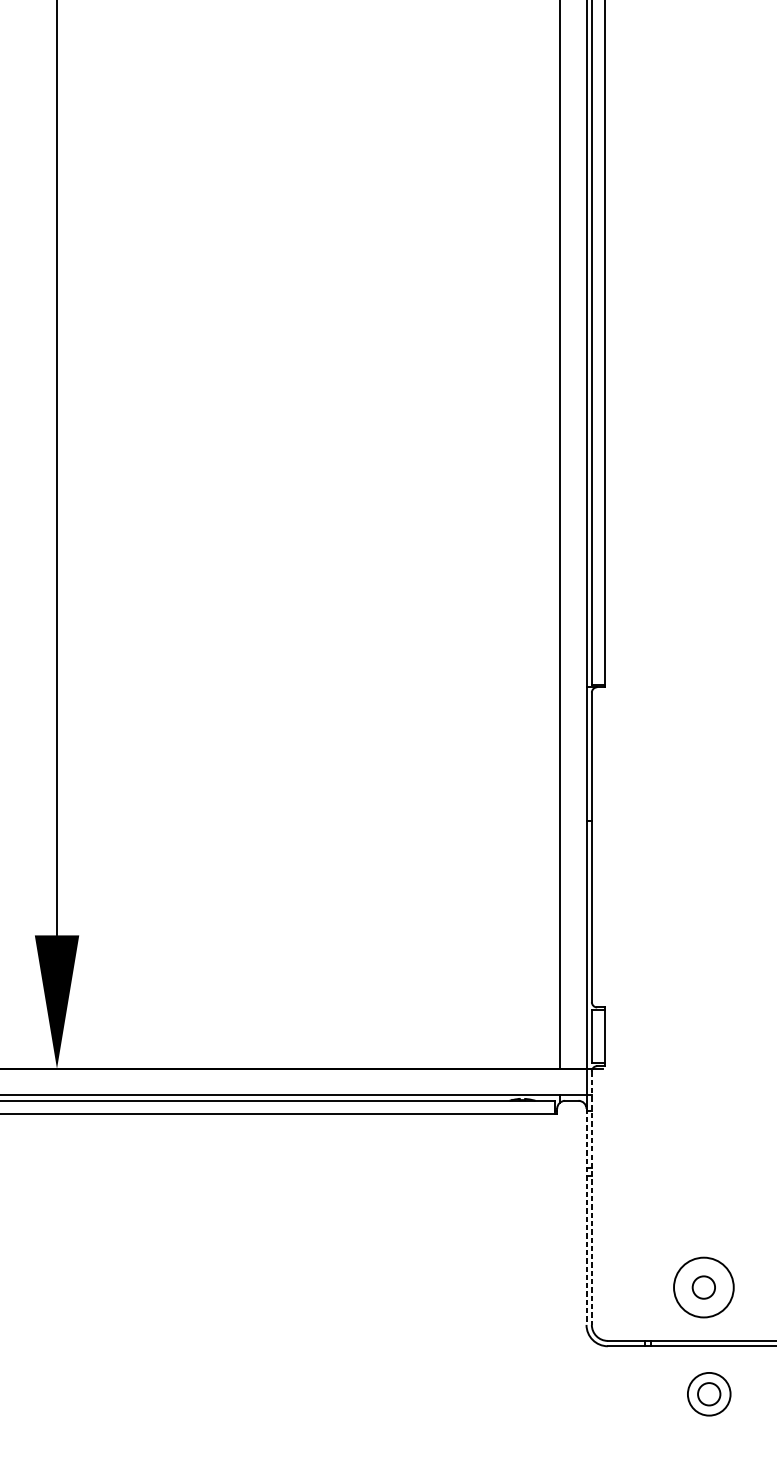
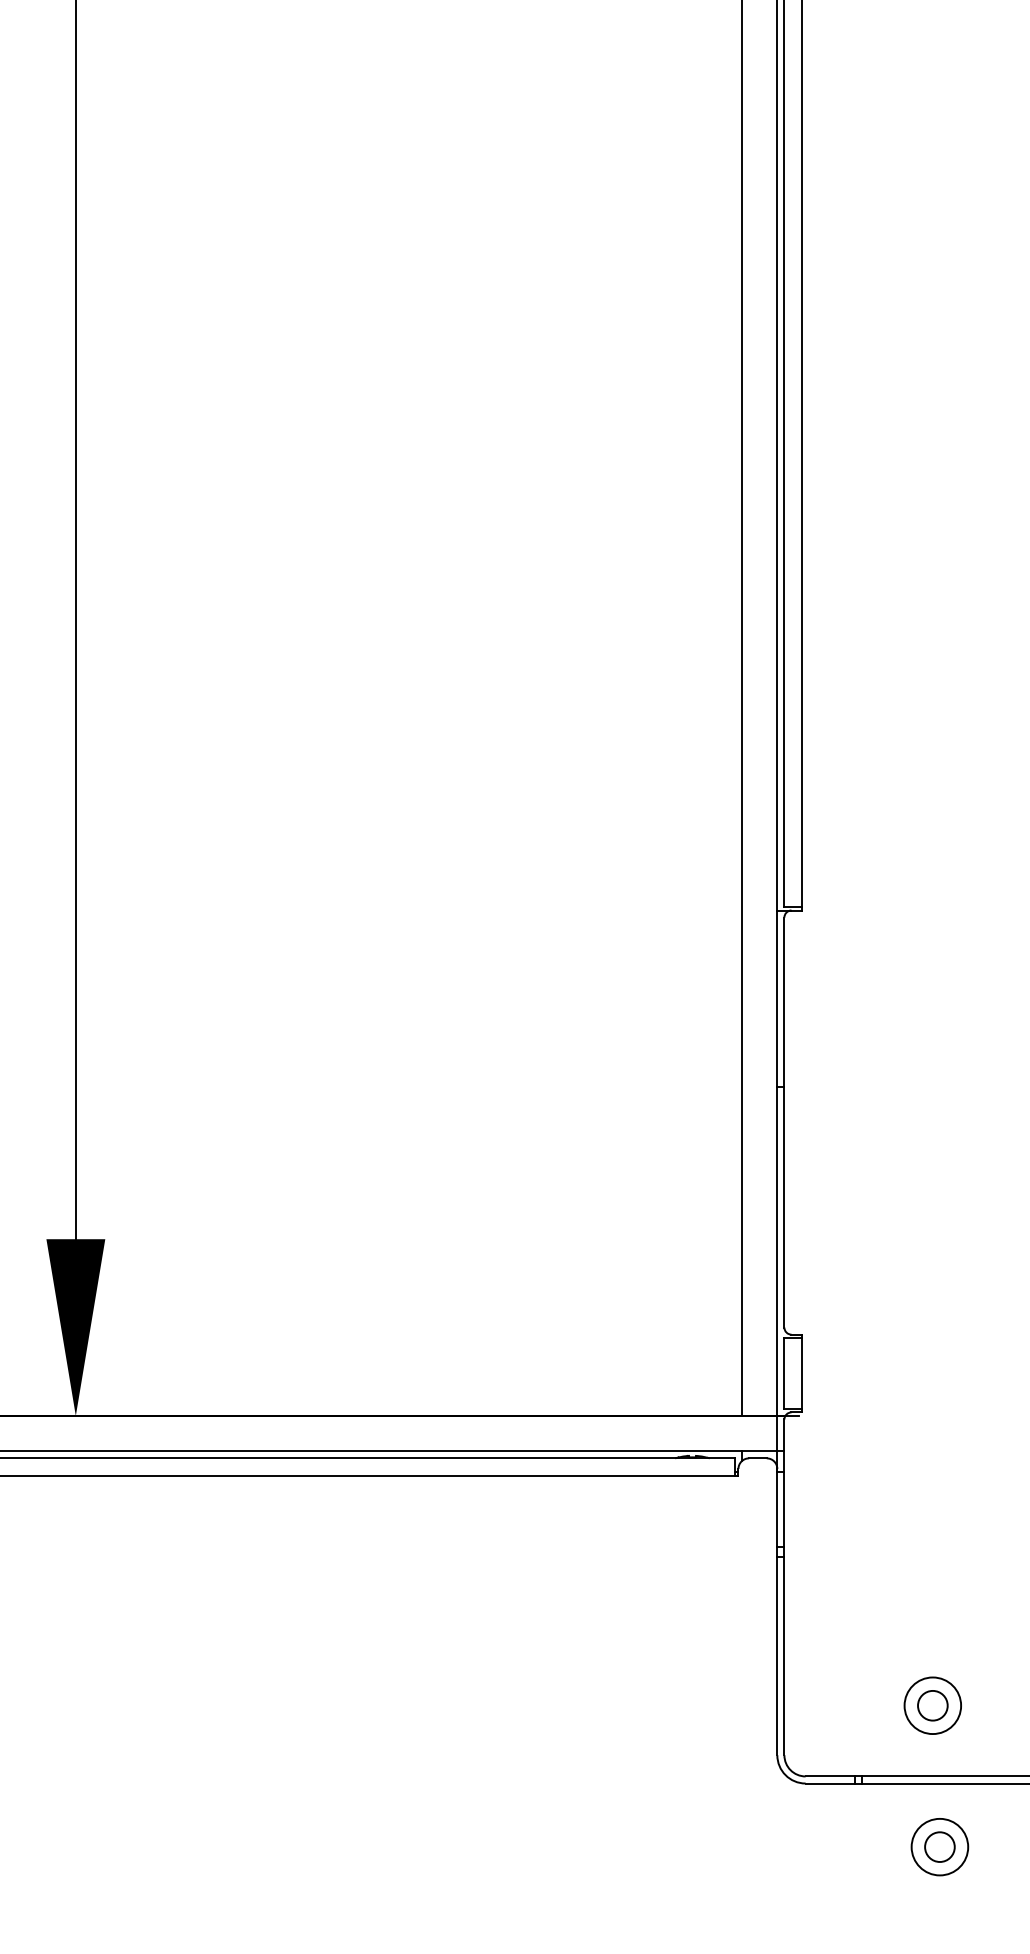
line: (591, 1198) -> (784, 1587), dashed -> solid
line: (586, 1217) -> (777, 1612), dashed -> solid
circle: (703, 1287) -> (932, 1705), size x0.71

